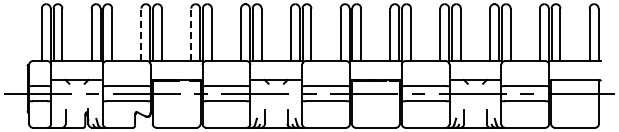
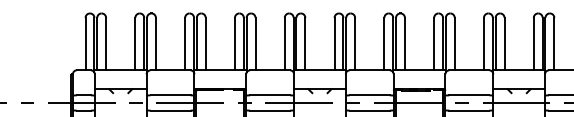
line: (141, 34) -> (185, 43), dashed -> solid
line: (191, 34) -> (235, 43), dashed -> solid

